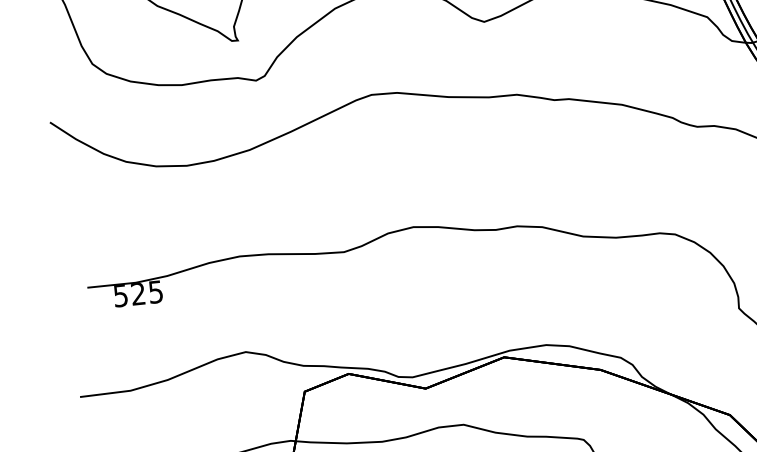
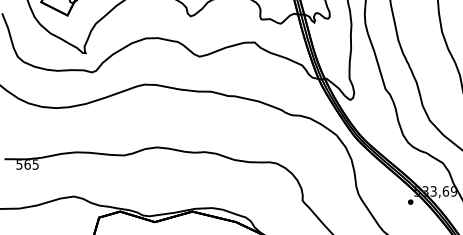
text: (138, 293) -> (27, 164), 525 -> 565

